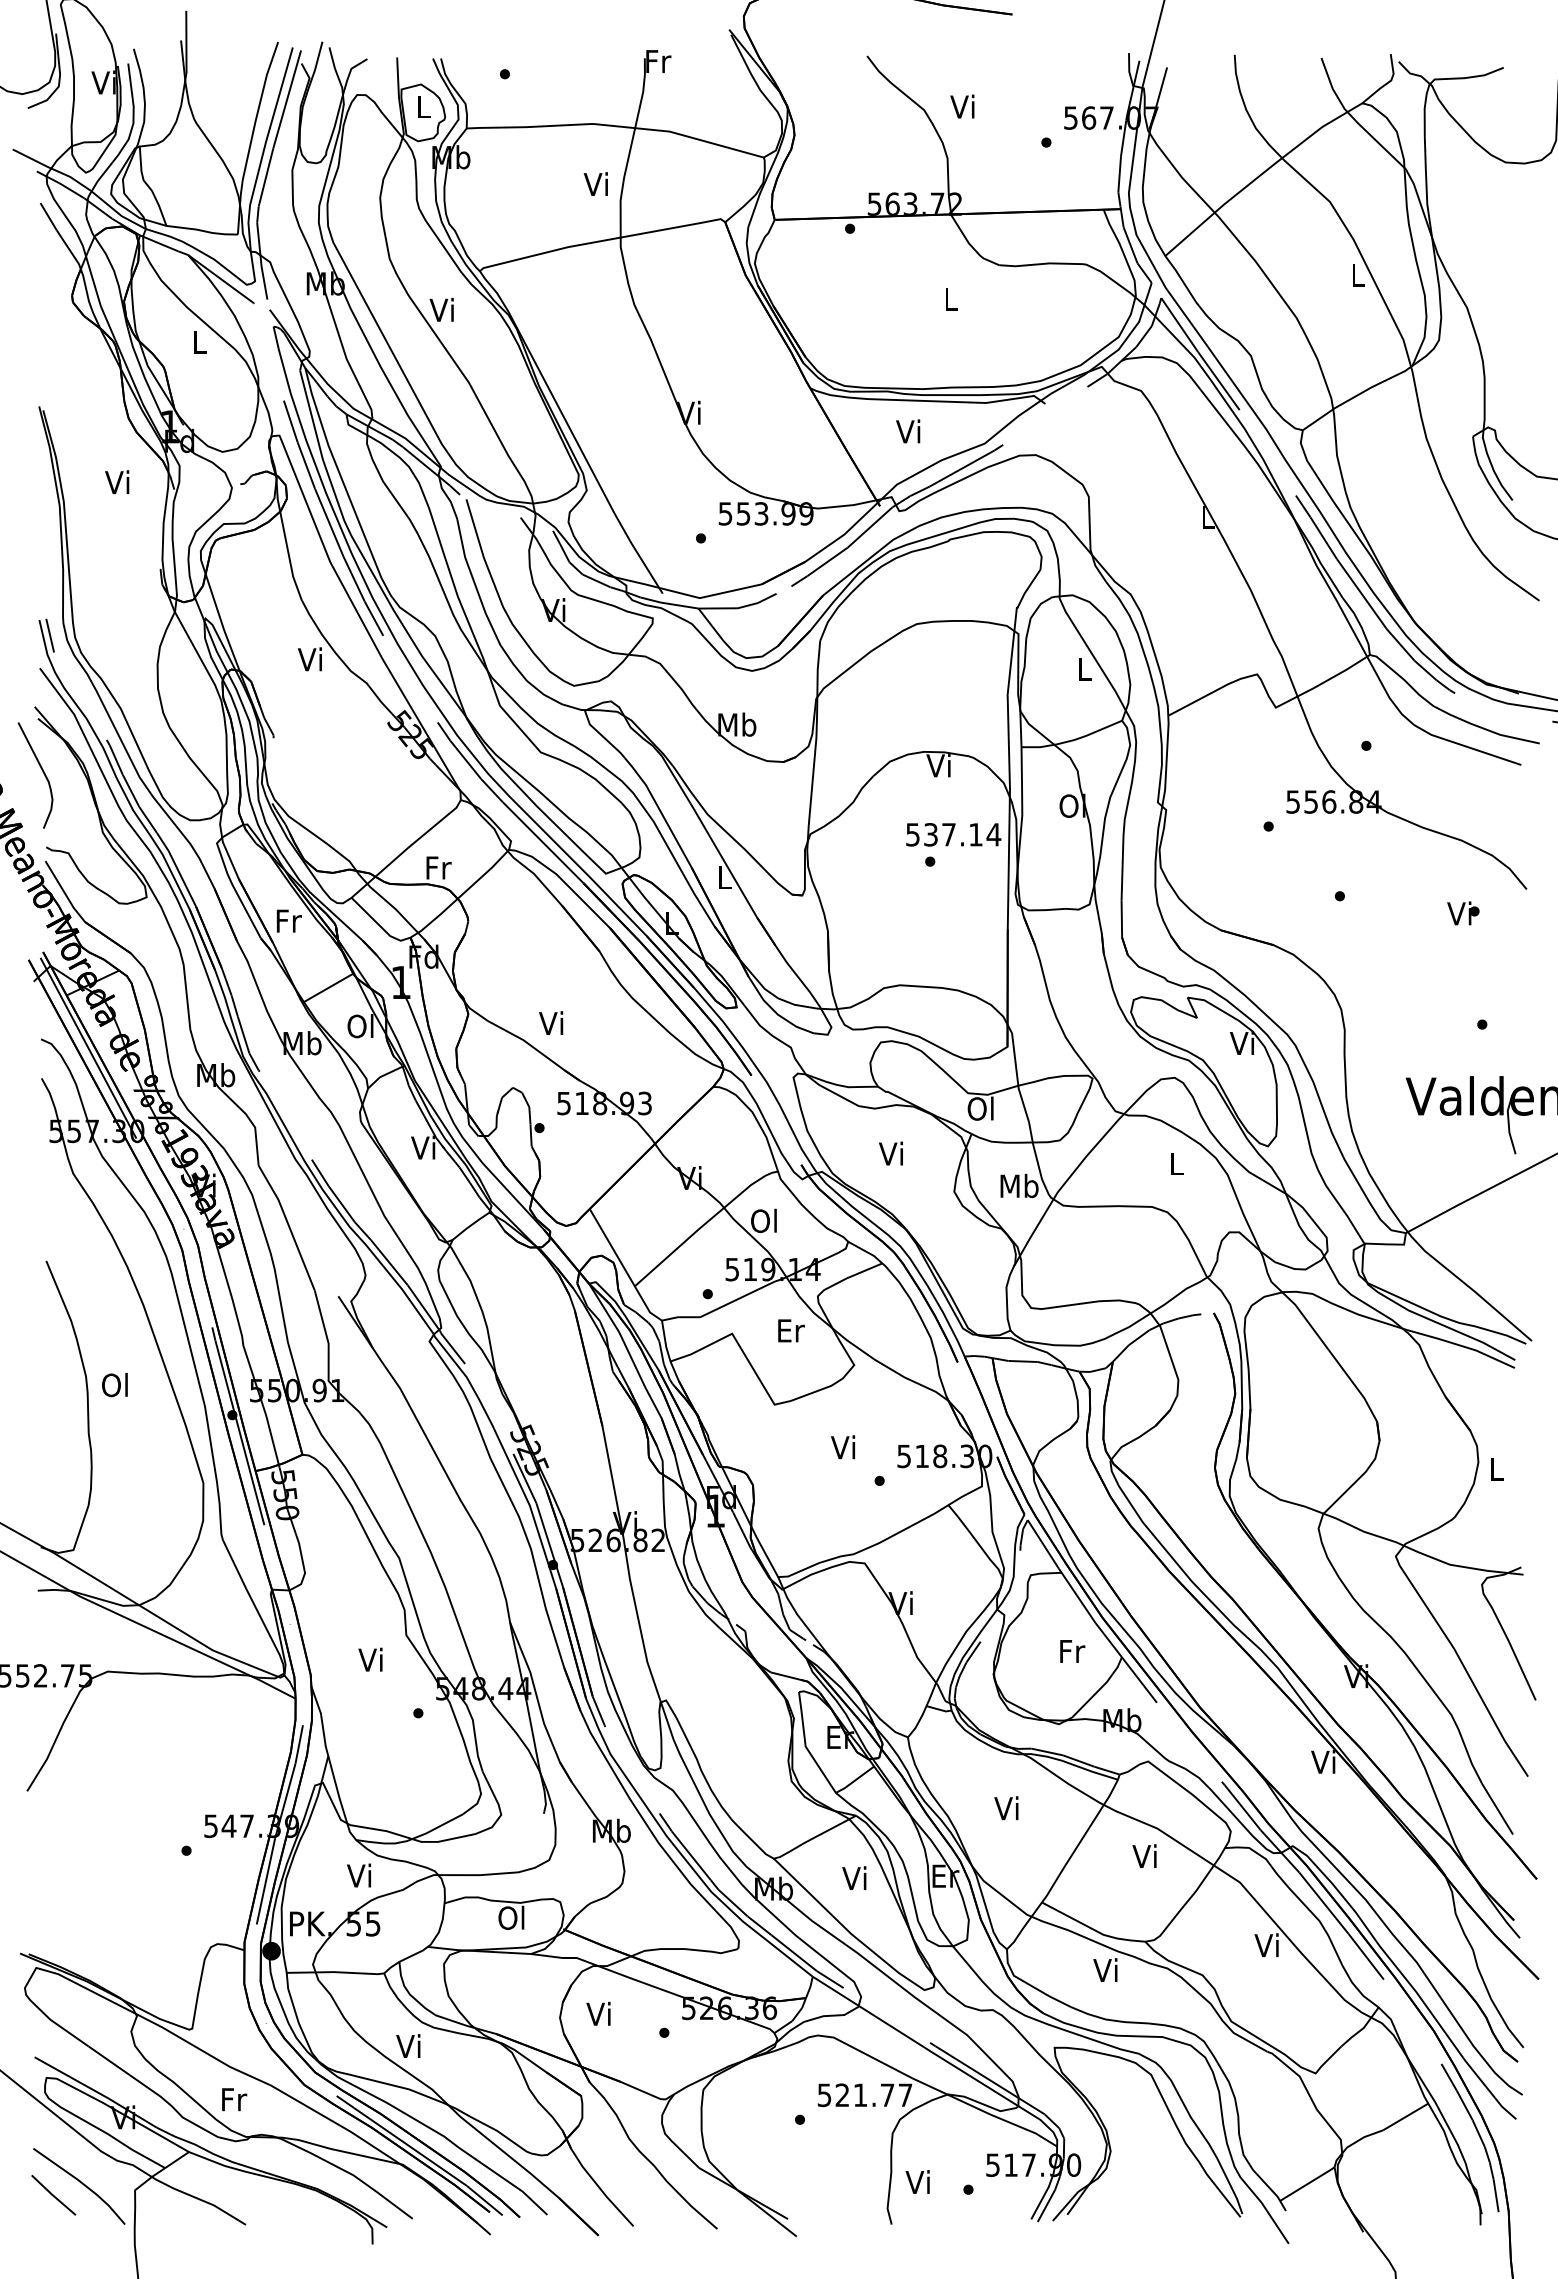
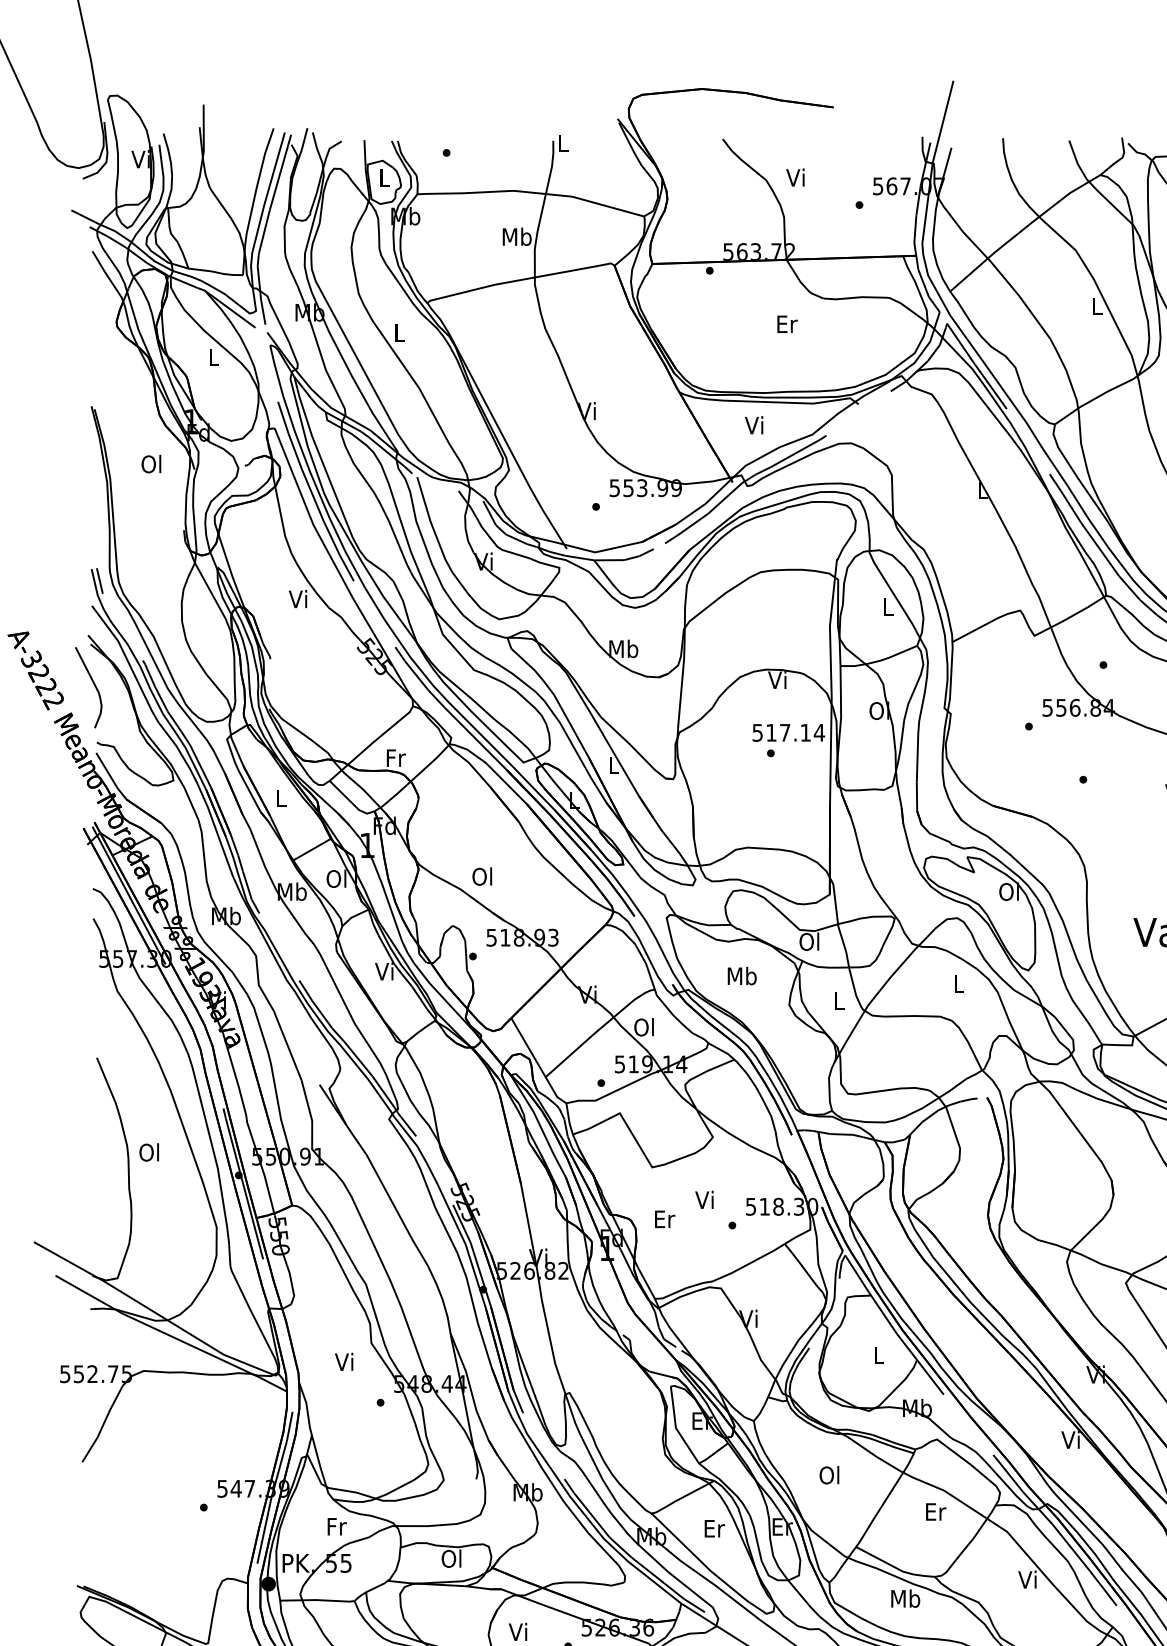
text: (658, 61) -> (563, 143), Fr -> L
text: (597, 184) -> (517, 237), Vi -> Mb
text: (951, 298) -> (787, 323), L -> Er
text: (441, 309) -> (398, 332), Vi -> L
text: (117, 482) -> (151, 464), Vi -> Ol
text: (930, 834) -> (771, 732), 537.14 -> 517.14
text: (288, 920) -> (281, 798), Fr -> L
text: (551, 1023) -> (482, 876), Vi -> Ol
text: (1242, 1043) -> (1009, 891), Vi -> Ol
text: (892, 1153) -> (742, 975), Vi -> Mb
text: (1019, 1185) -> (838, 1000), Mb -> L
text: (791, 1330) -> (665, 1219), moved
text: (1072, 1651) -> (879, 1355), Fr -> L
text: (1006, 1808) -> (829, 1475), Vi -> Ol
text: (1146, 1855) -> (935, 1511), Vi -> Er
text: (360, 1875) -> (336, 1526), Vi -> Fr
text: (856, 1877) -> (714, 1527), Vi -> Er
text: (1107, 1970) -> (906, 1598), Vi -> Mb

